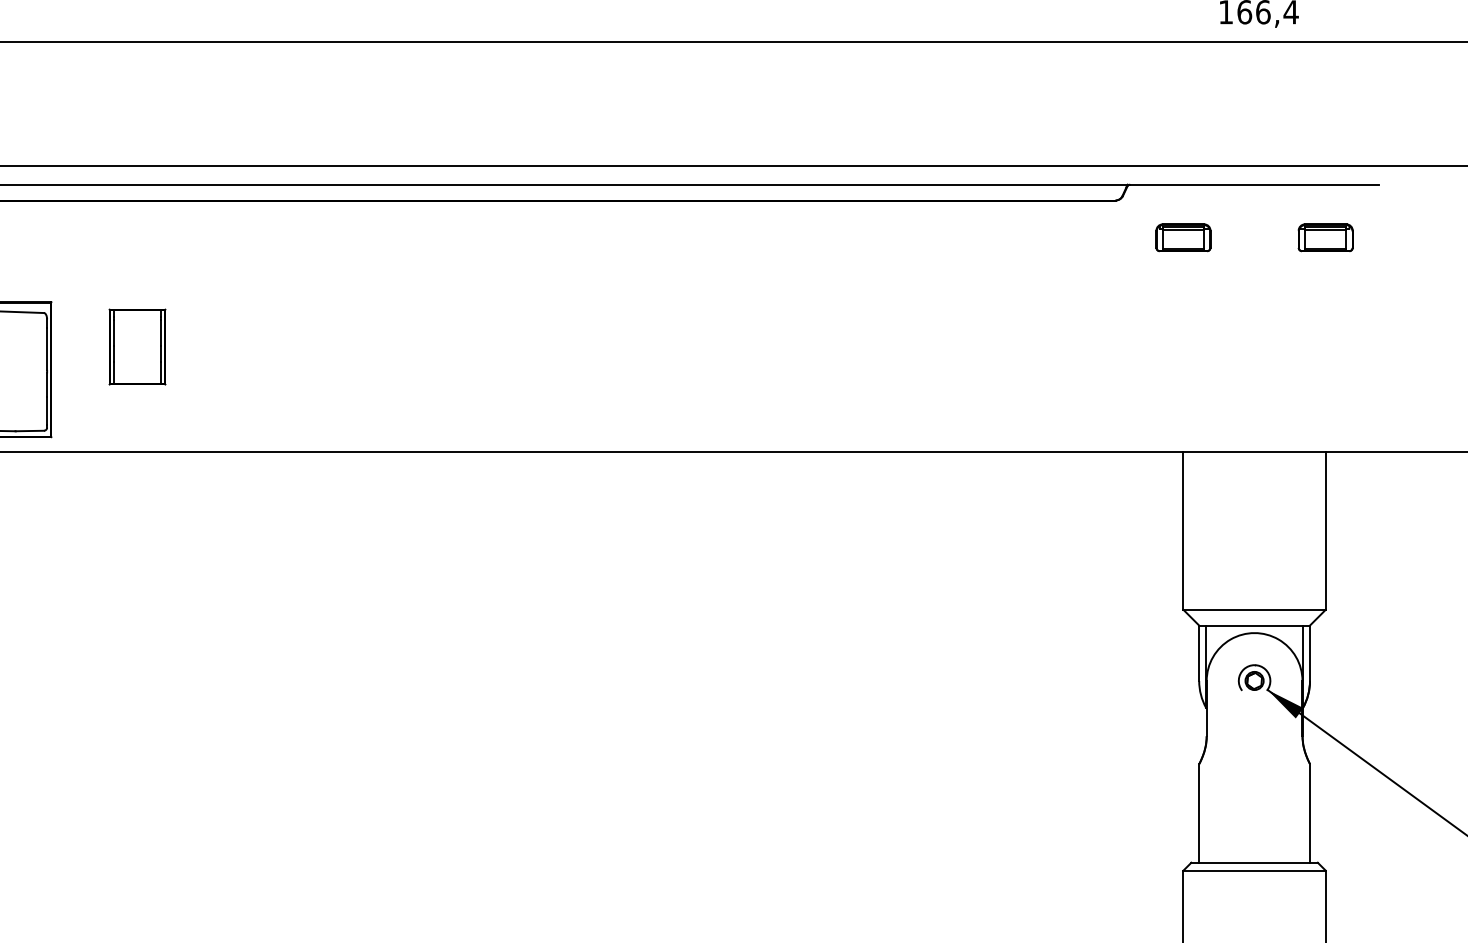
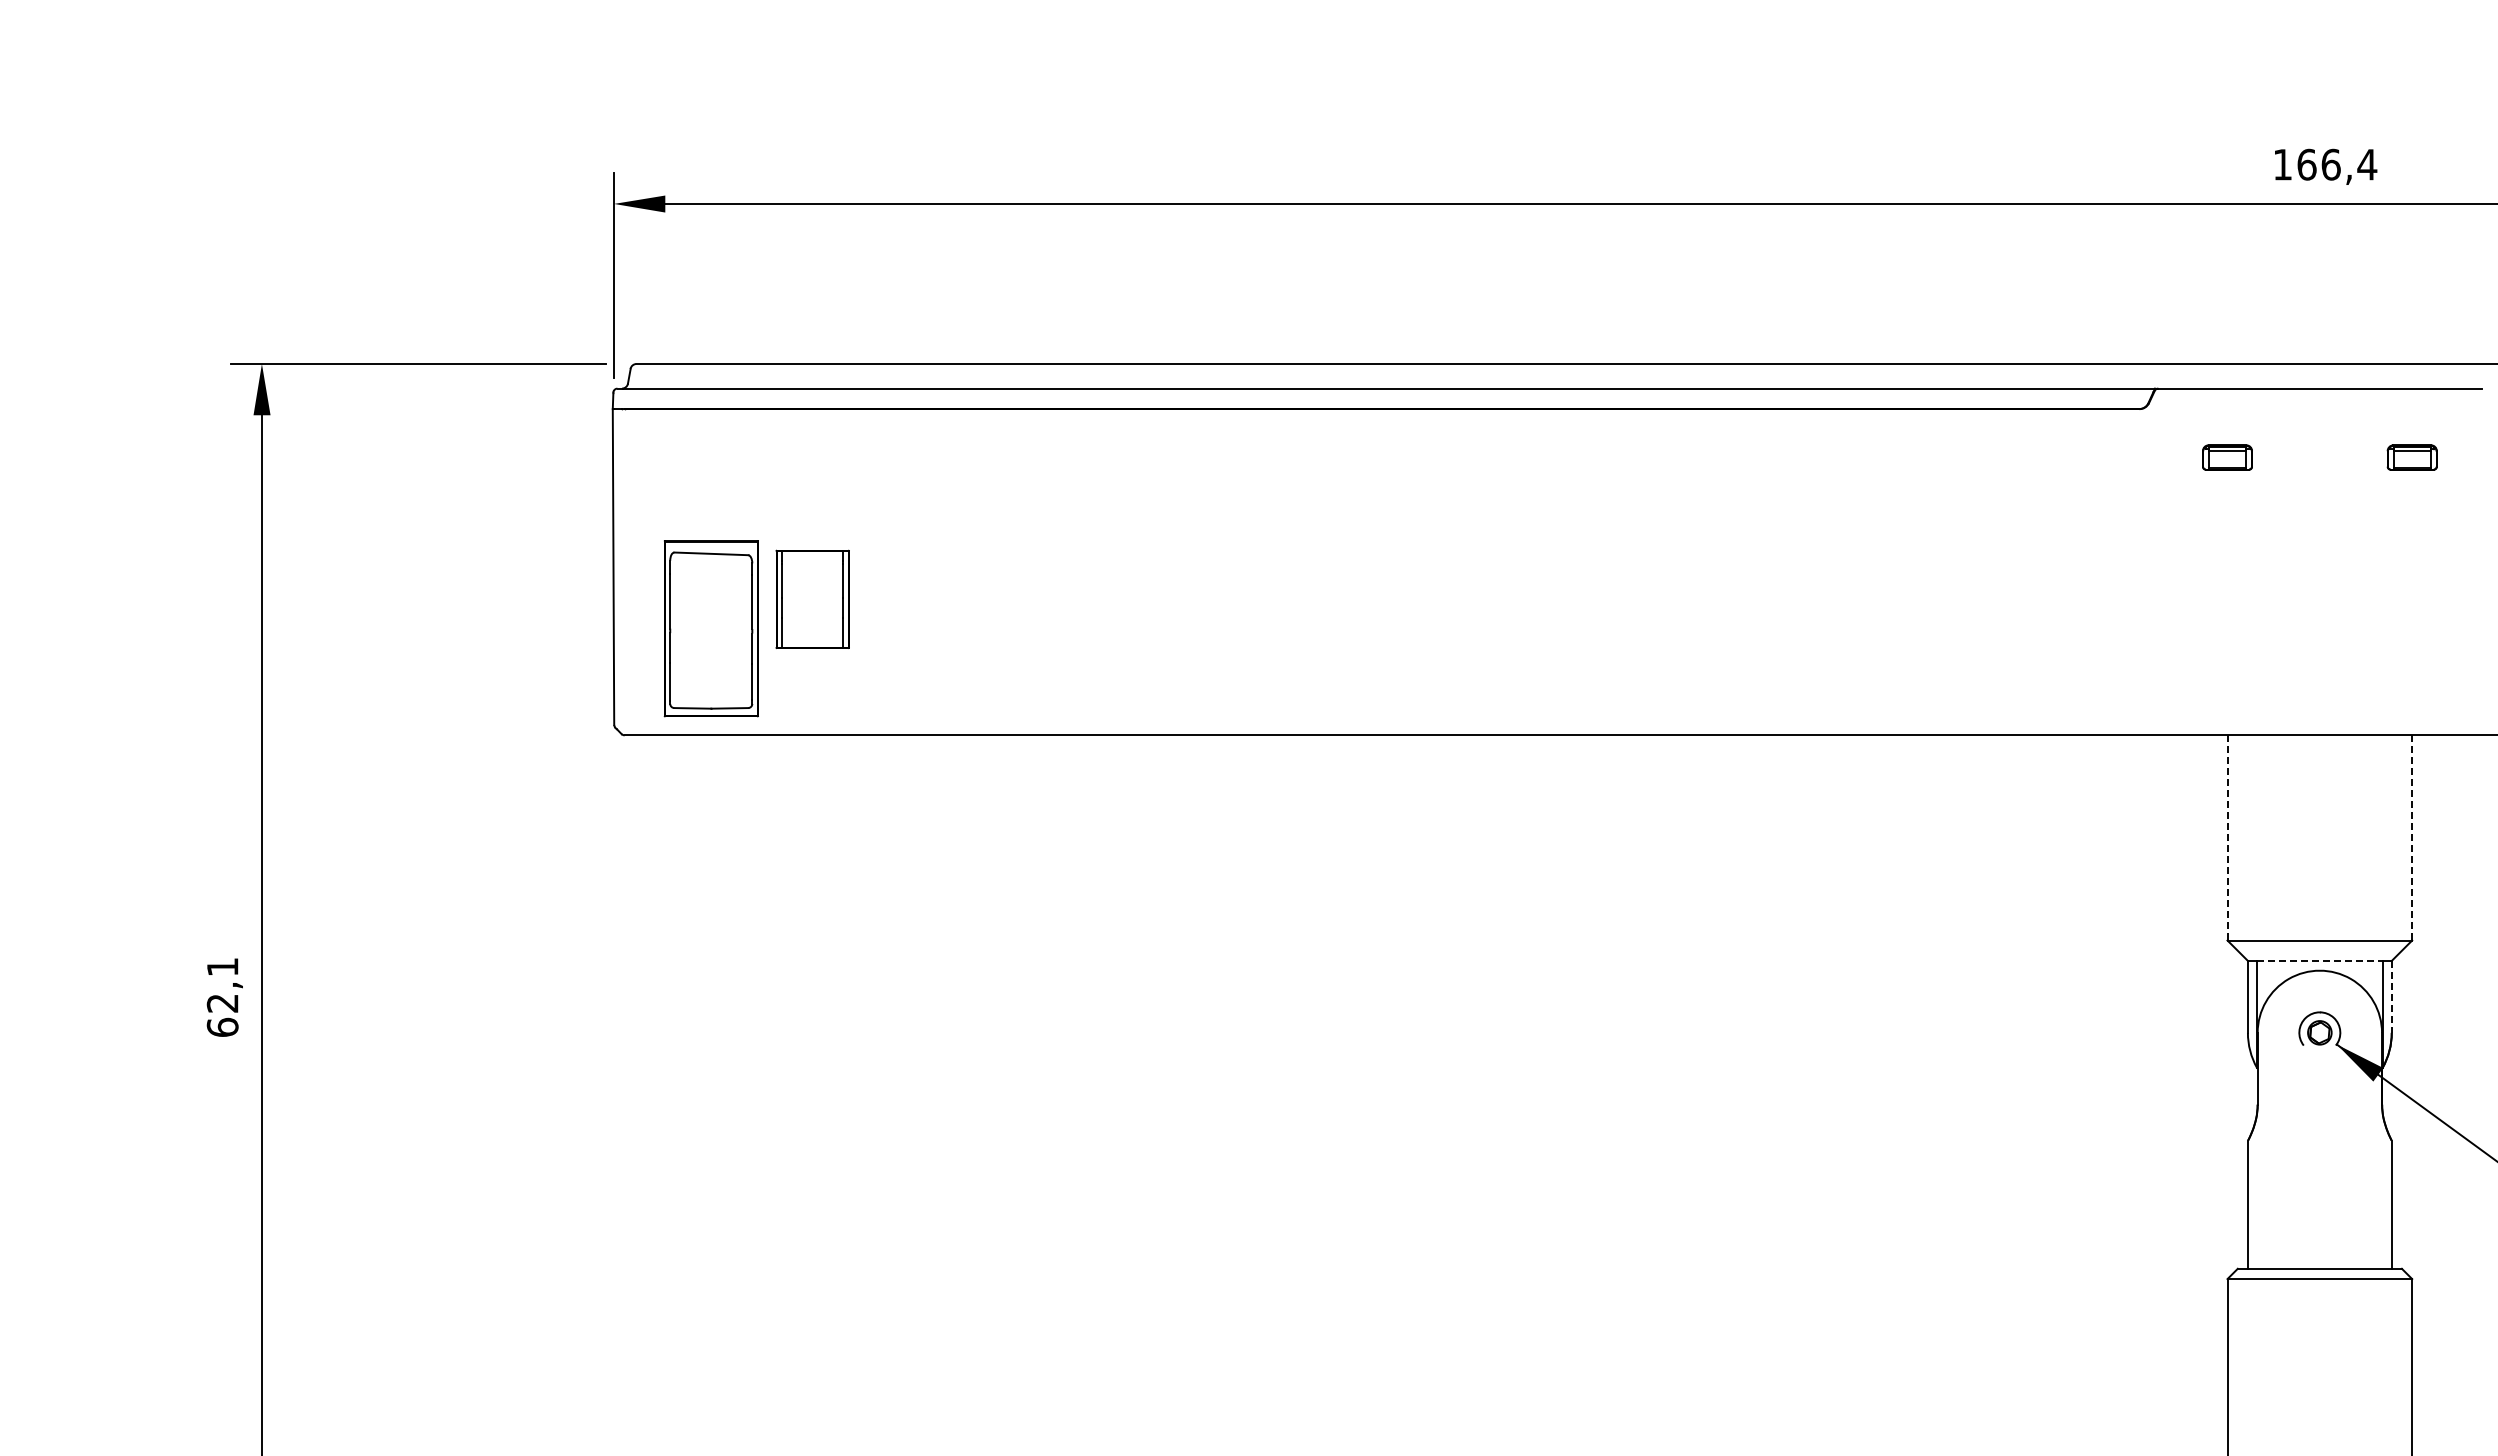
part: (1183, 237) -> (2227, 457), size x0.7
part: (1325, 237) -> (2412, 457), size x0.7
part: (137, 346) -> (812, 598), moved
line: (1183, 530) -> (2227, 837), solid -> dashed
line: (1325, 530) -> (2412, 837), solid -> dashed
line: (1254, 626) -> (2319, 961), solid -> dashed
line: (1309, 653) -> (2391, 997), solid -> dashed

